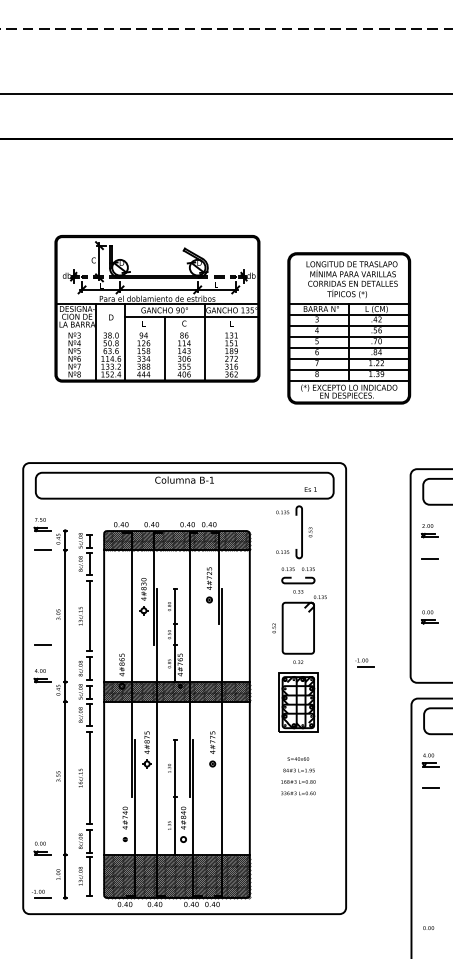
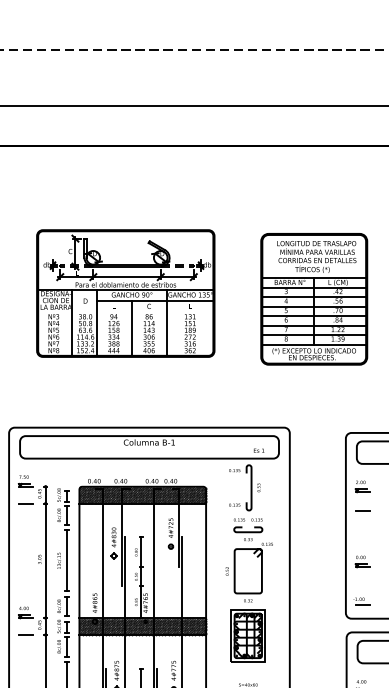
part: (349, 328) -> (314, 299), moved
line: (42, 644) -> (25, 634), moved
part: (364, 662) -> (361, 601), moved

